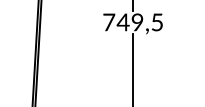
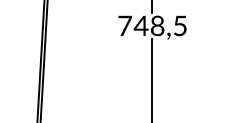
text: (137, 23) -> (157, 27), 749,5 -> 748,5

